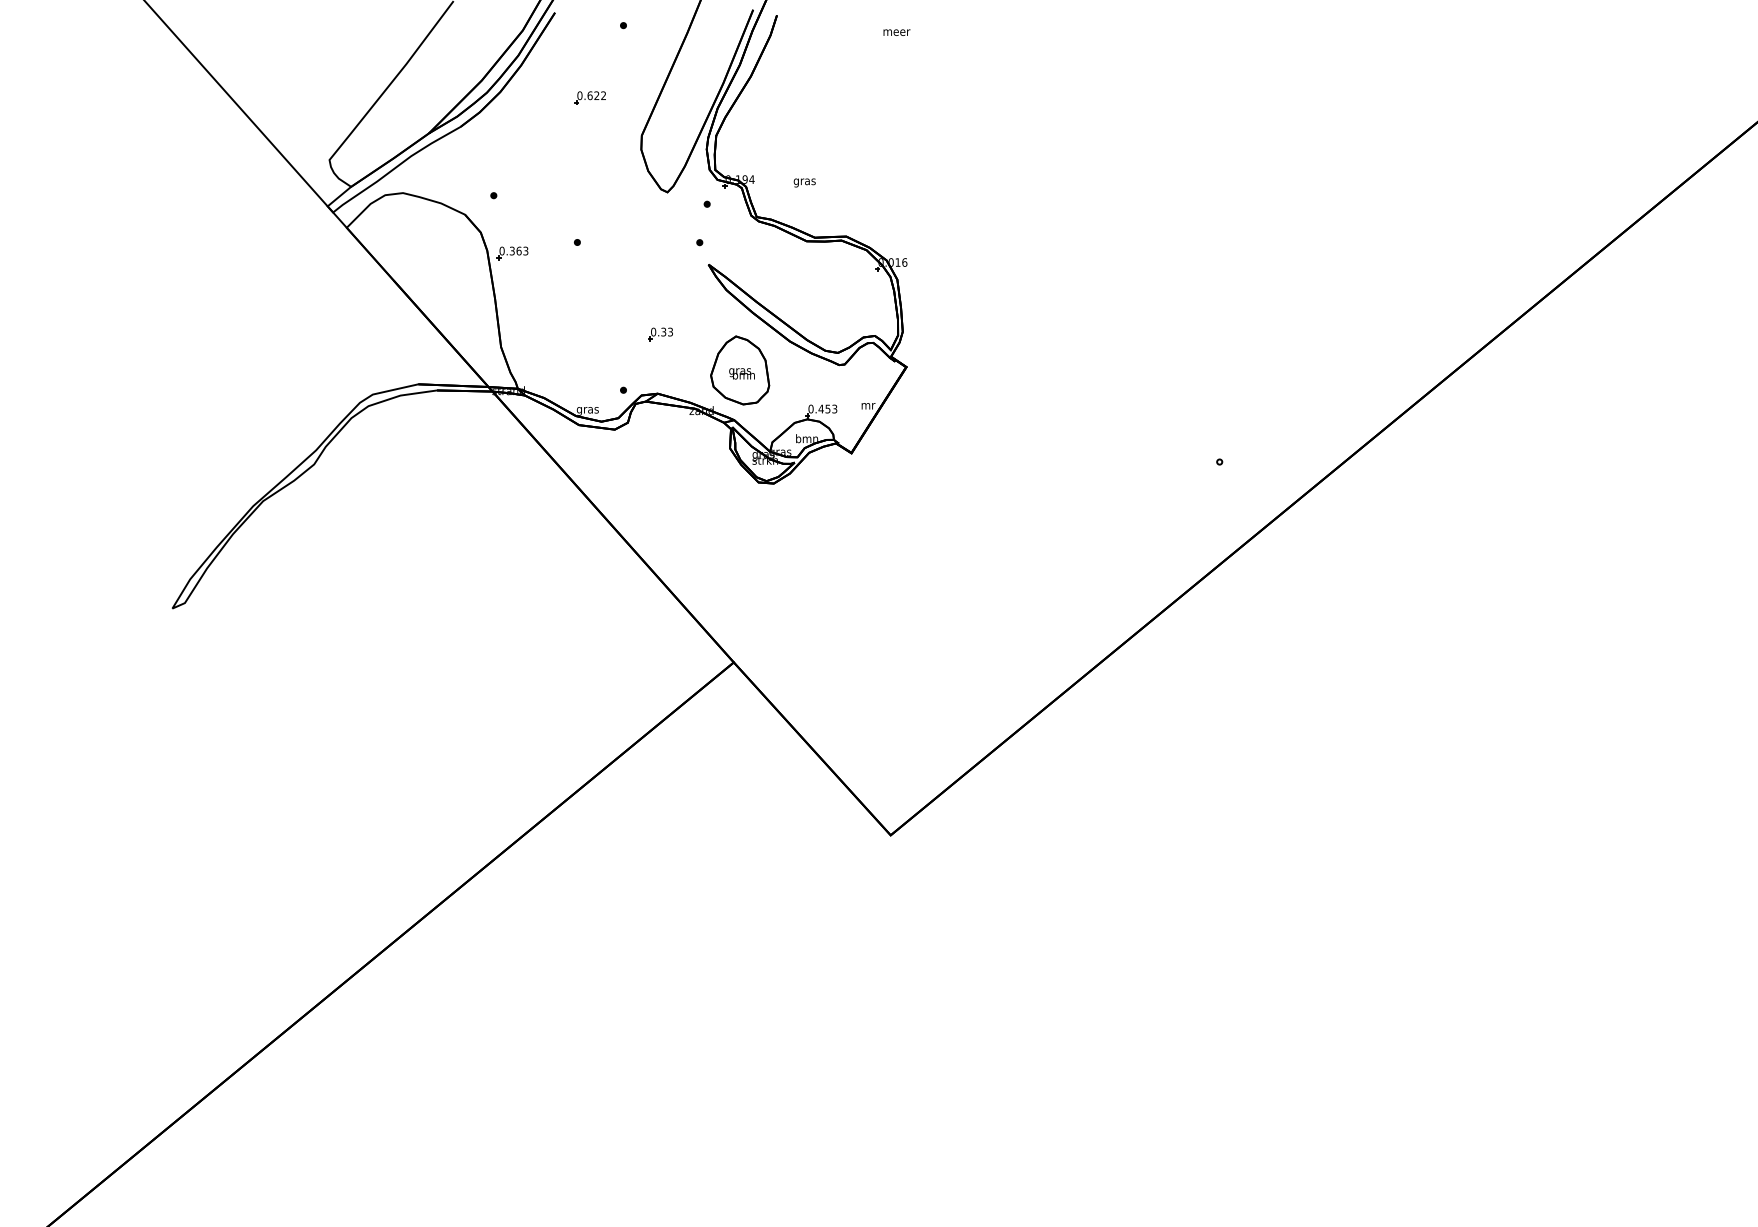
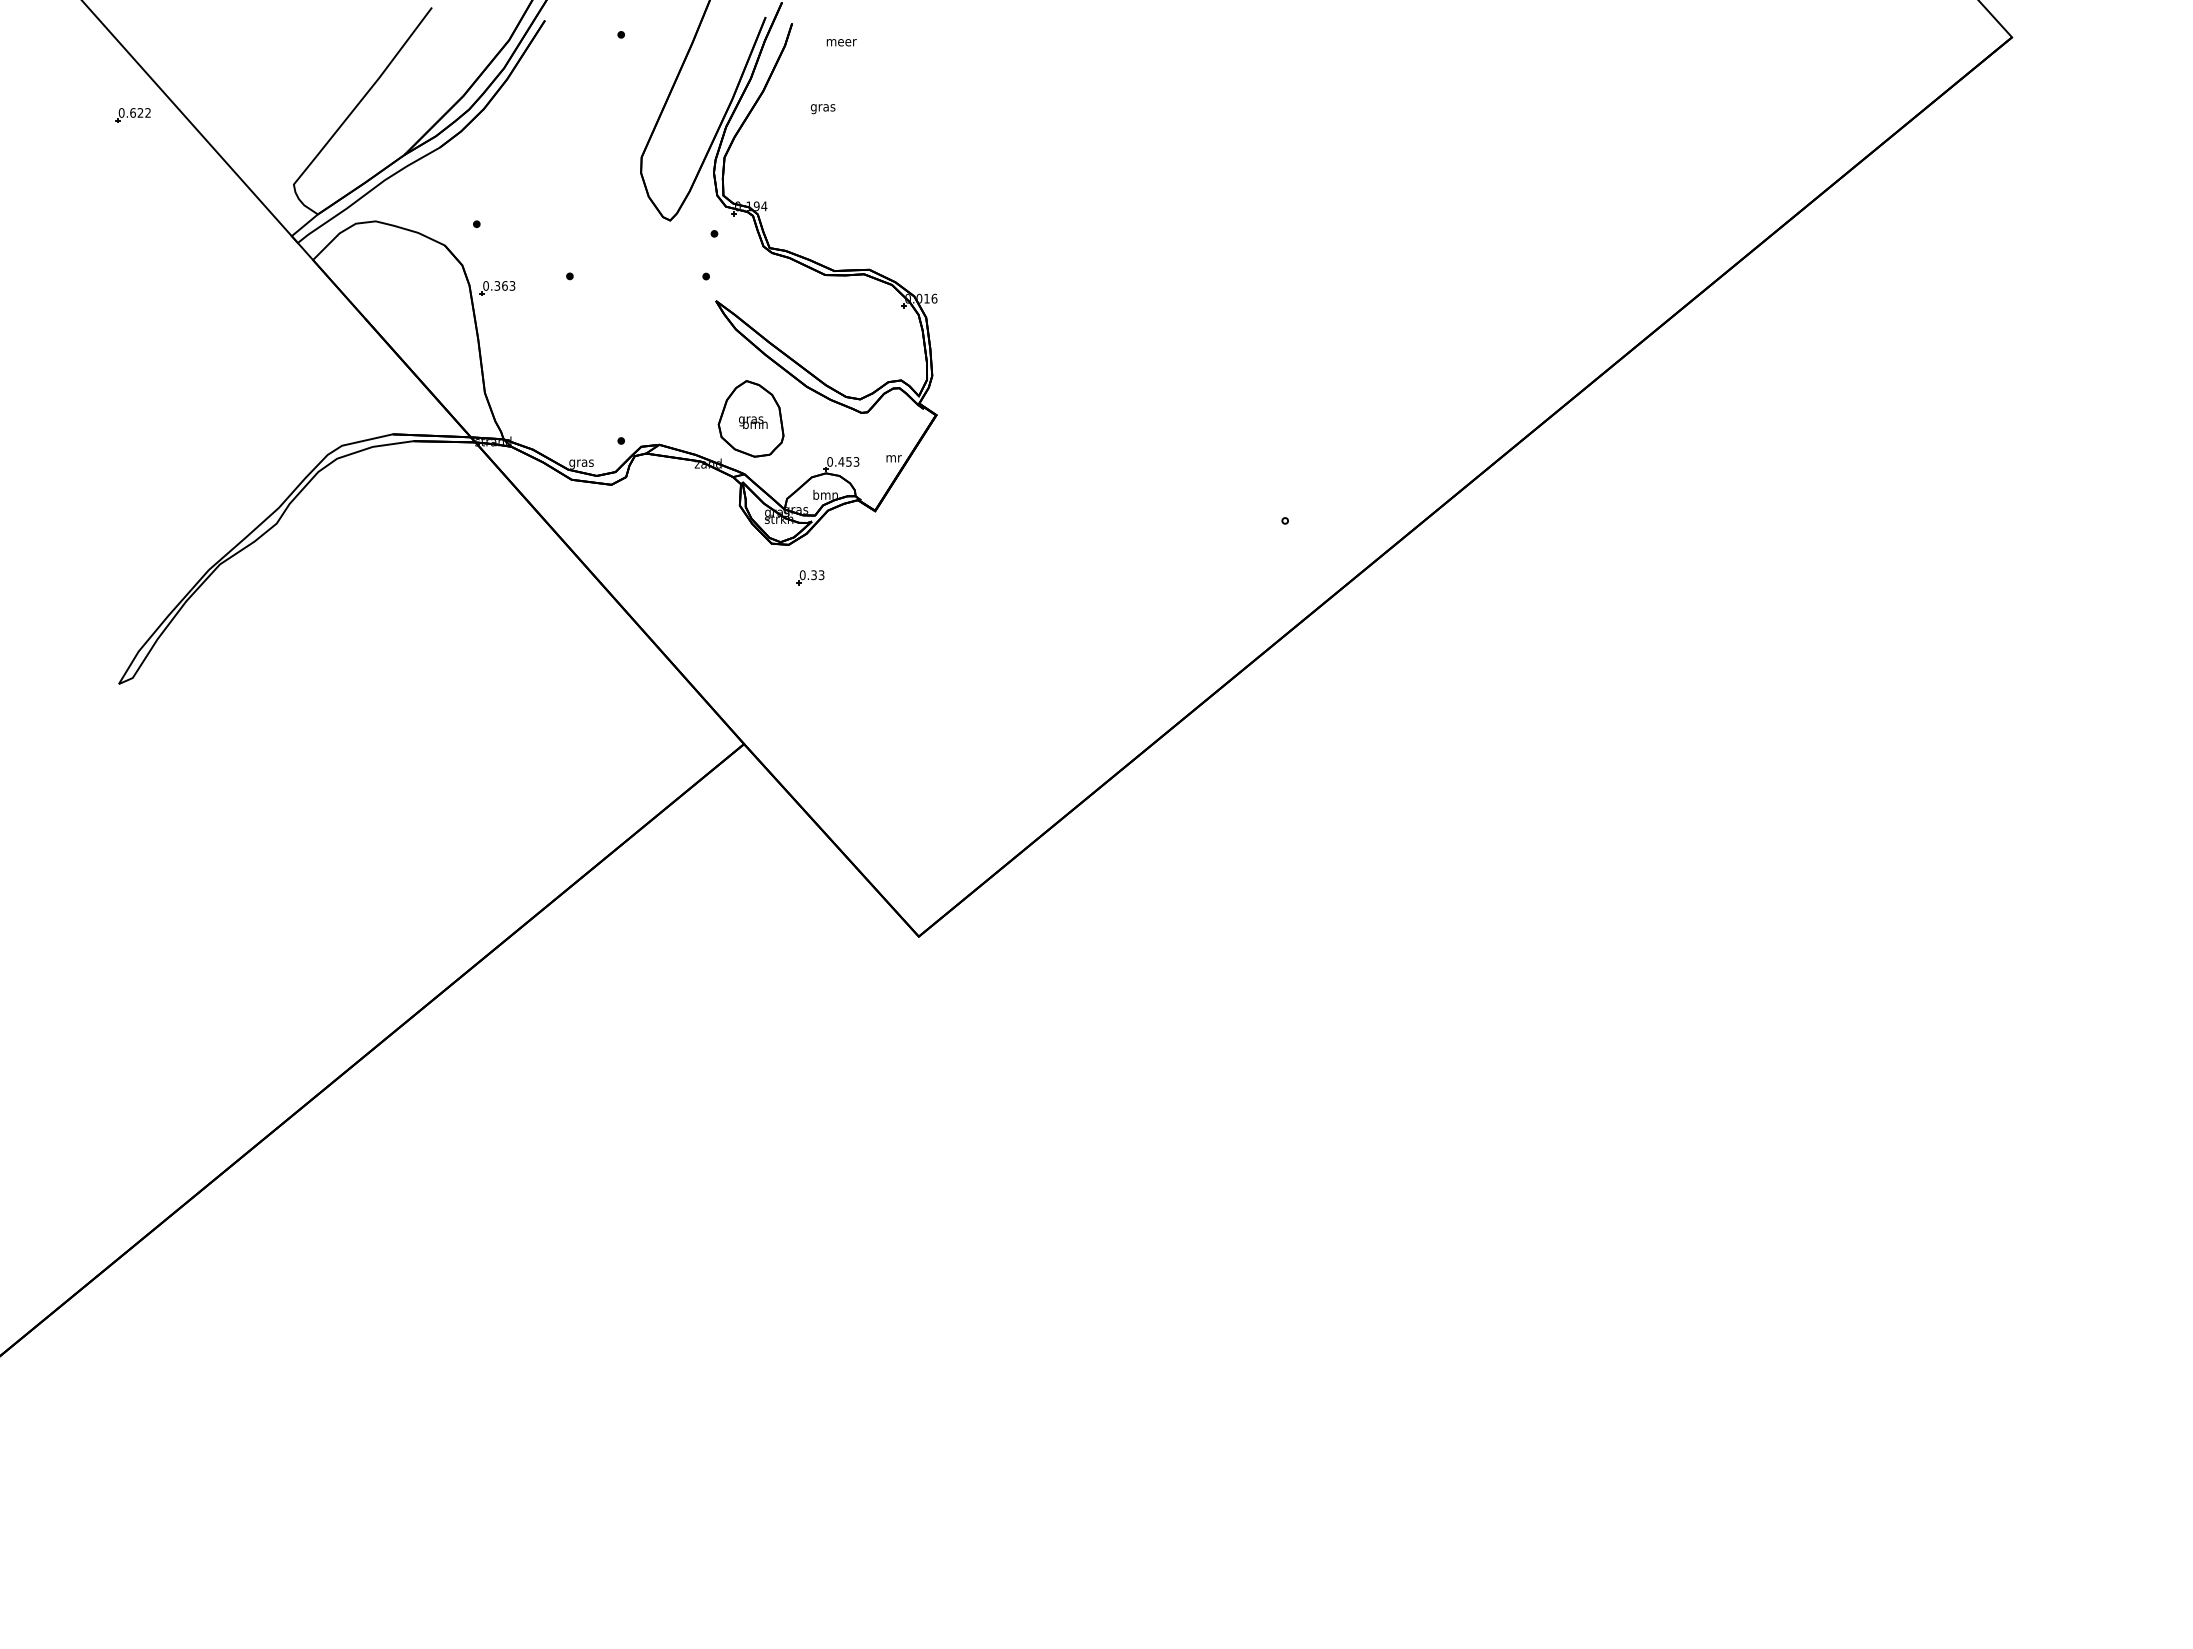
text: (896, 32) -> (841, 42), moved
part: (589, 98) -> (132, 115), moved
text: (804, 183) -> (822, 109), moved
part: (660, 334) -> (810, 577), moved

